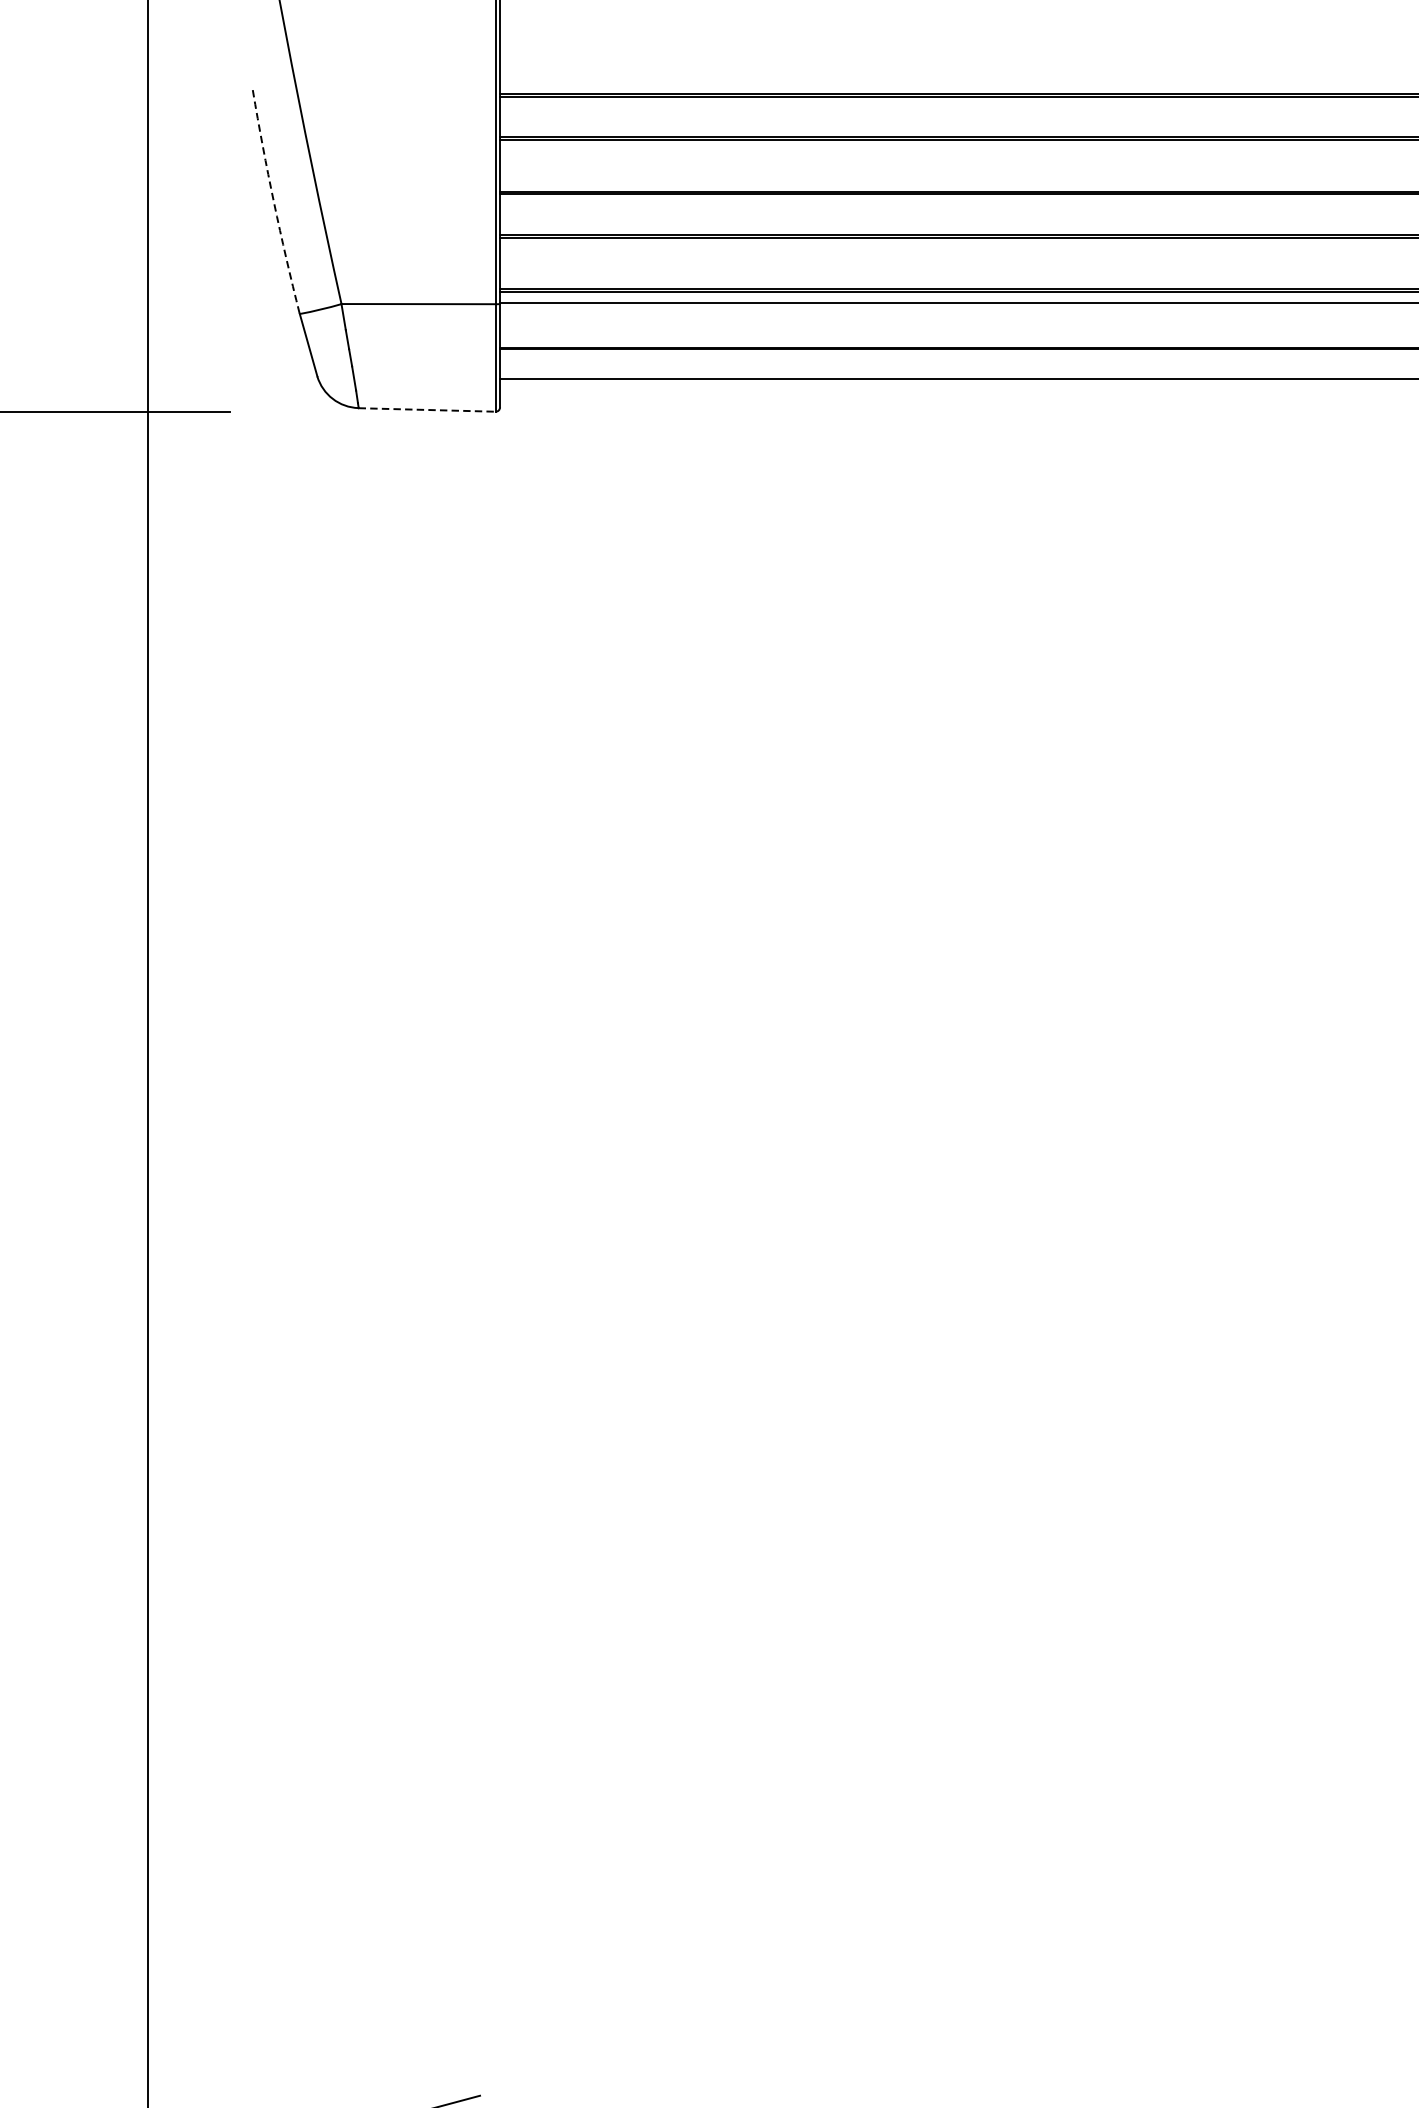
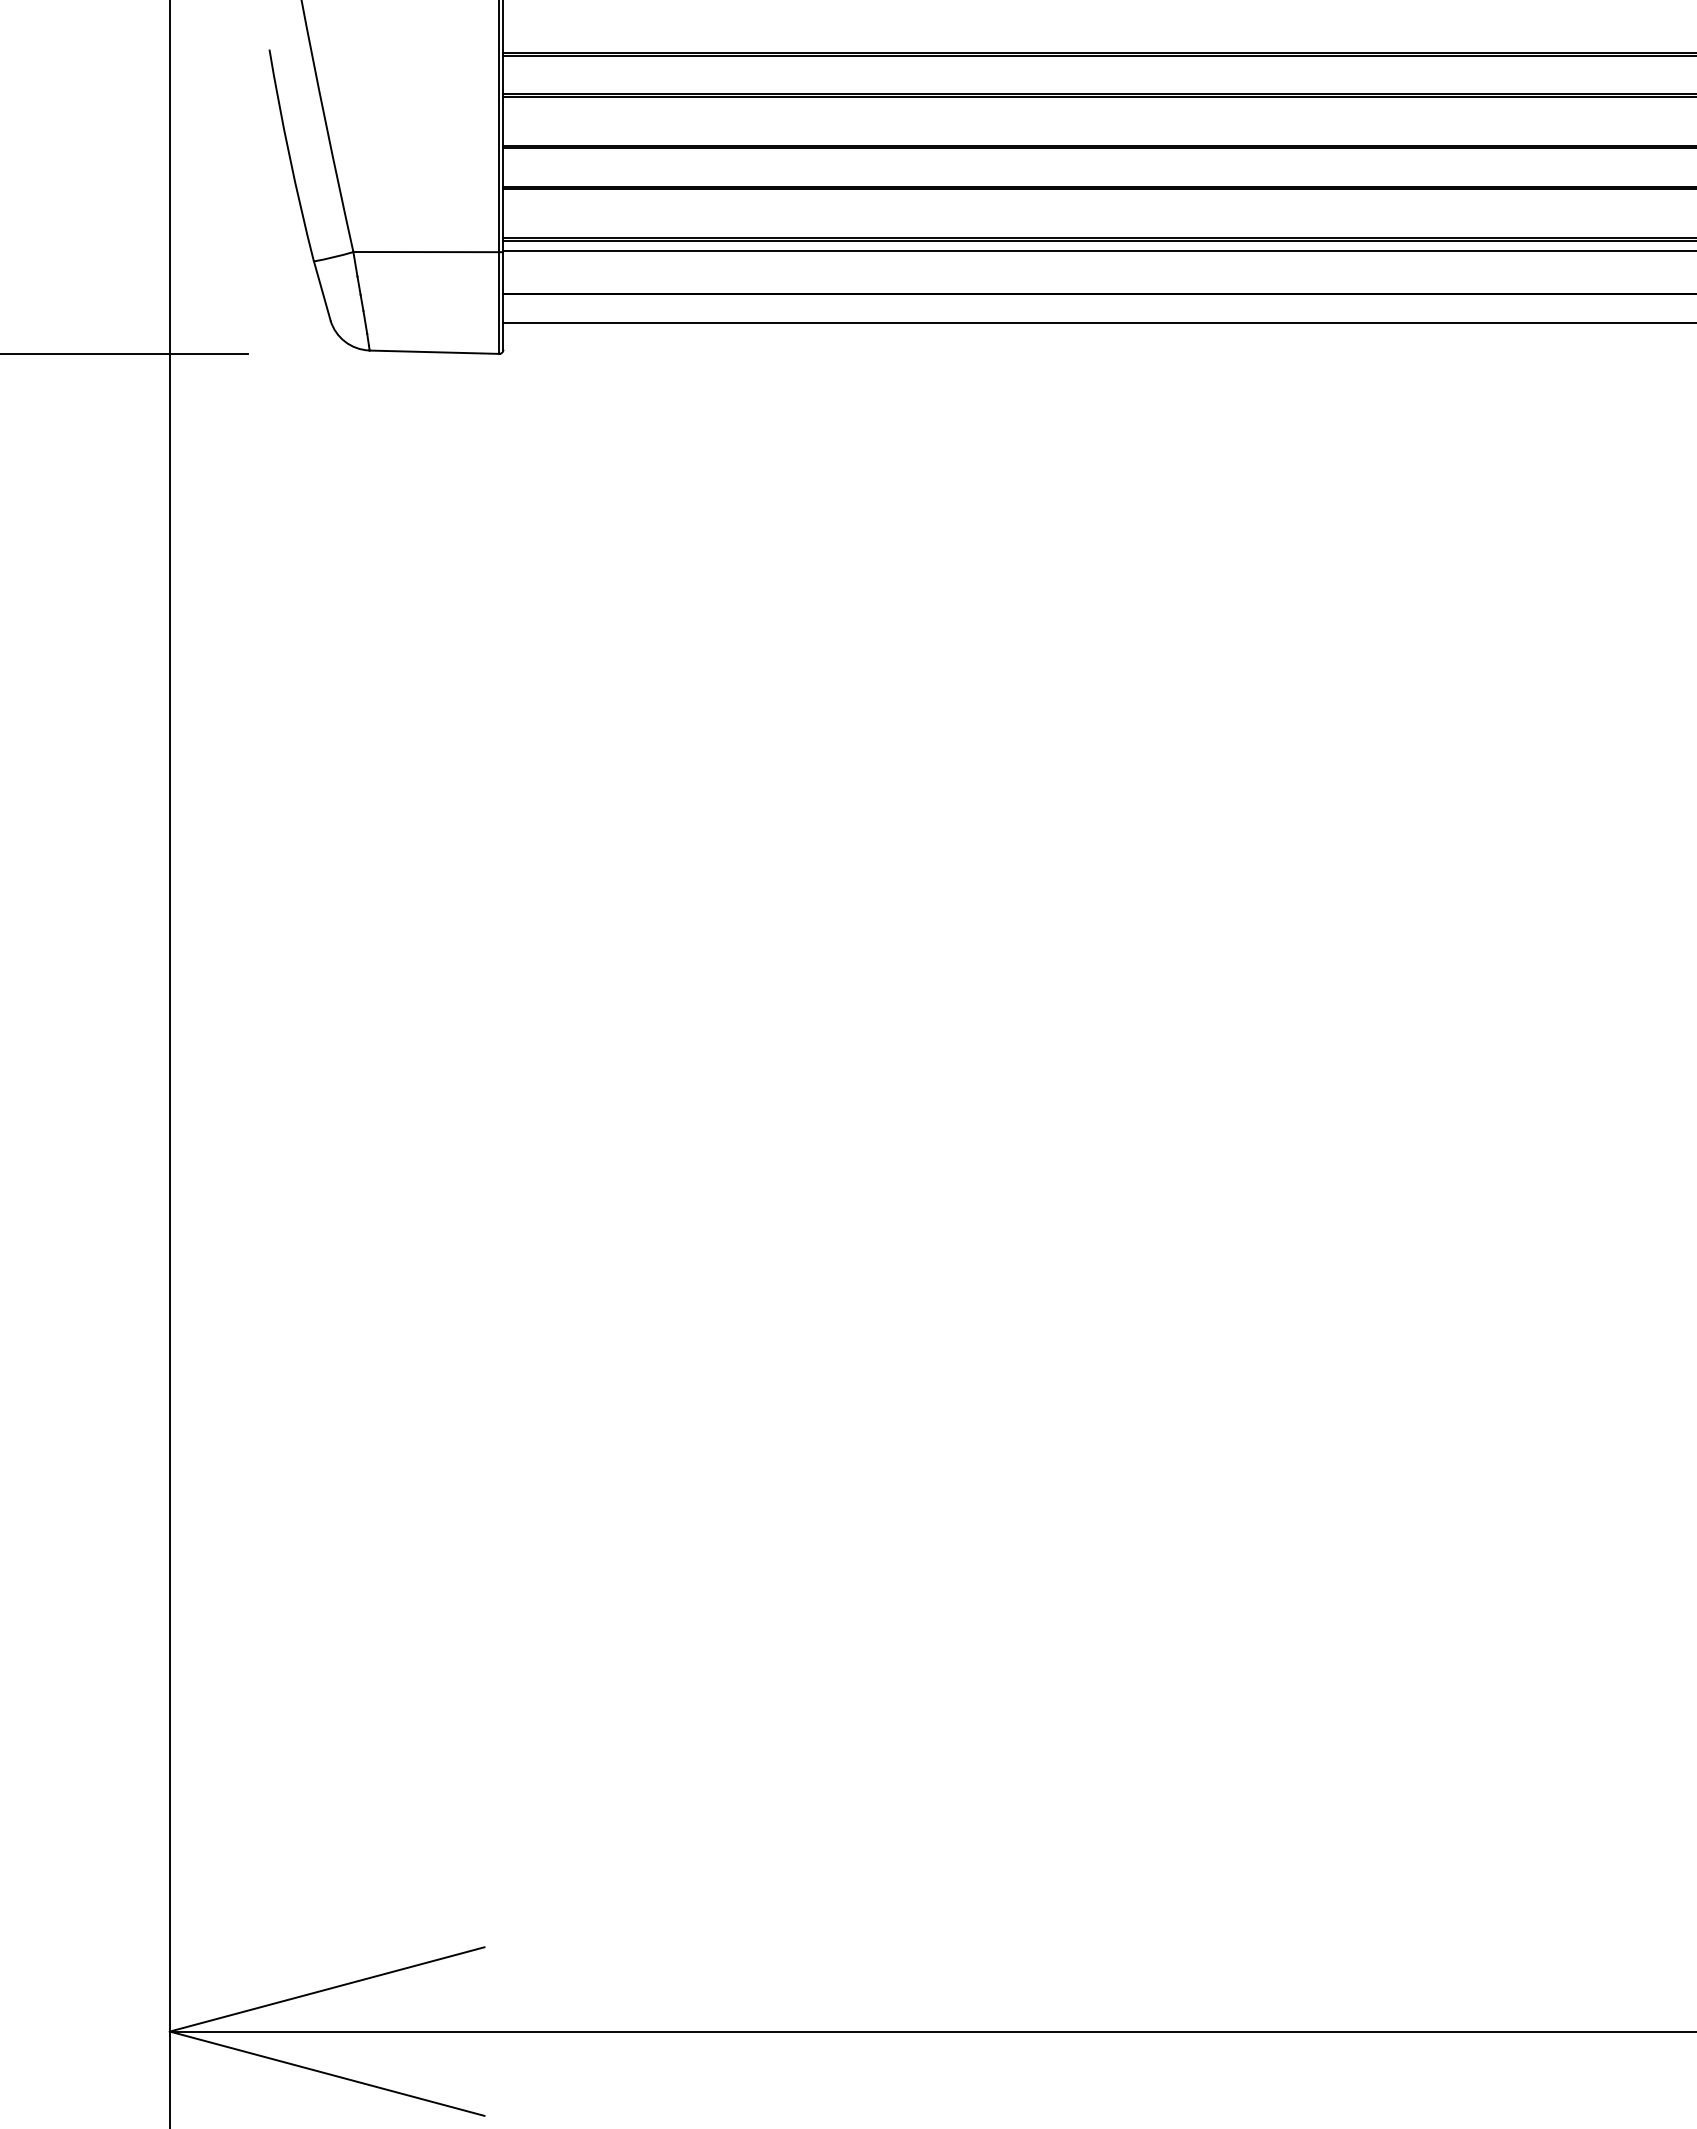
arc: (273, 202) -> (289, 155), dashed -> solid
line: (428, 410) -> (435, 352), dashed -> solid

